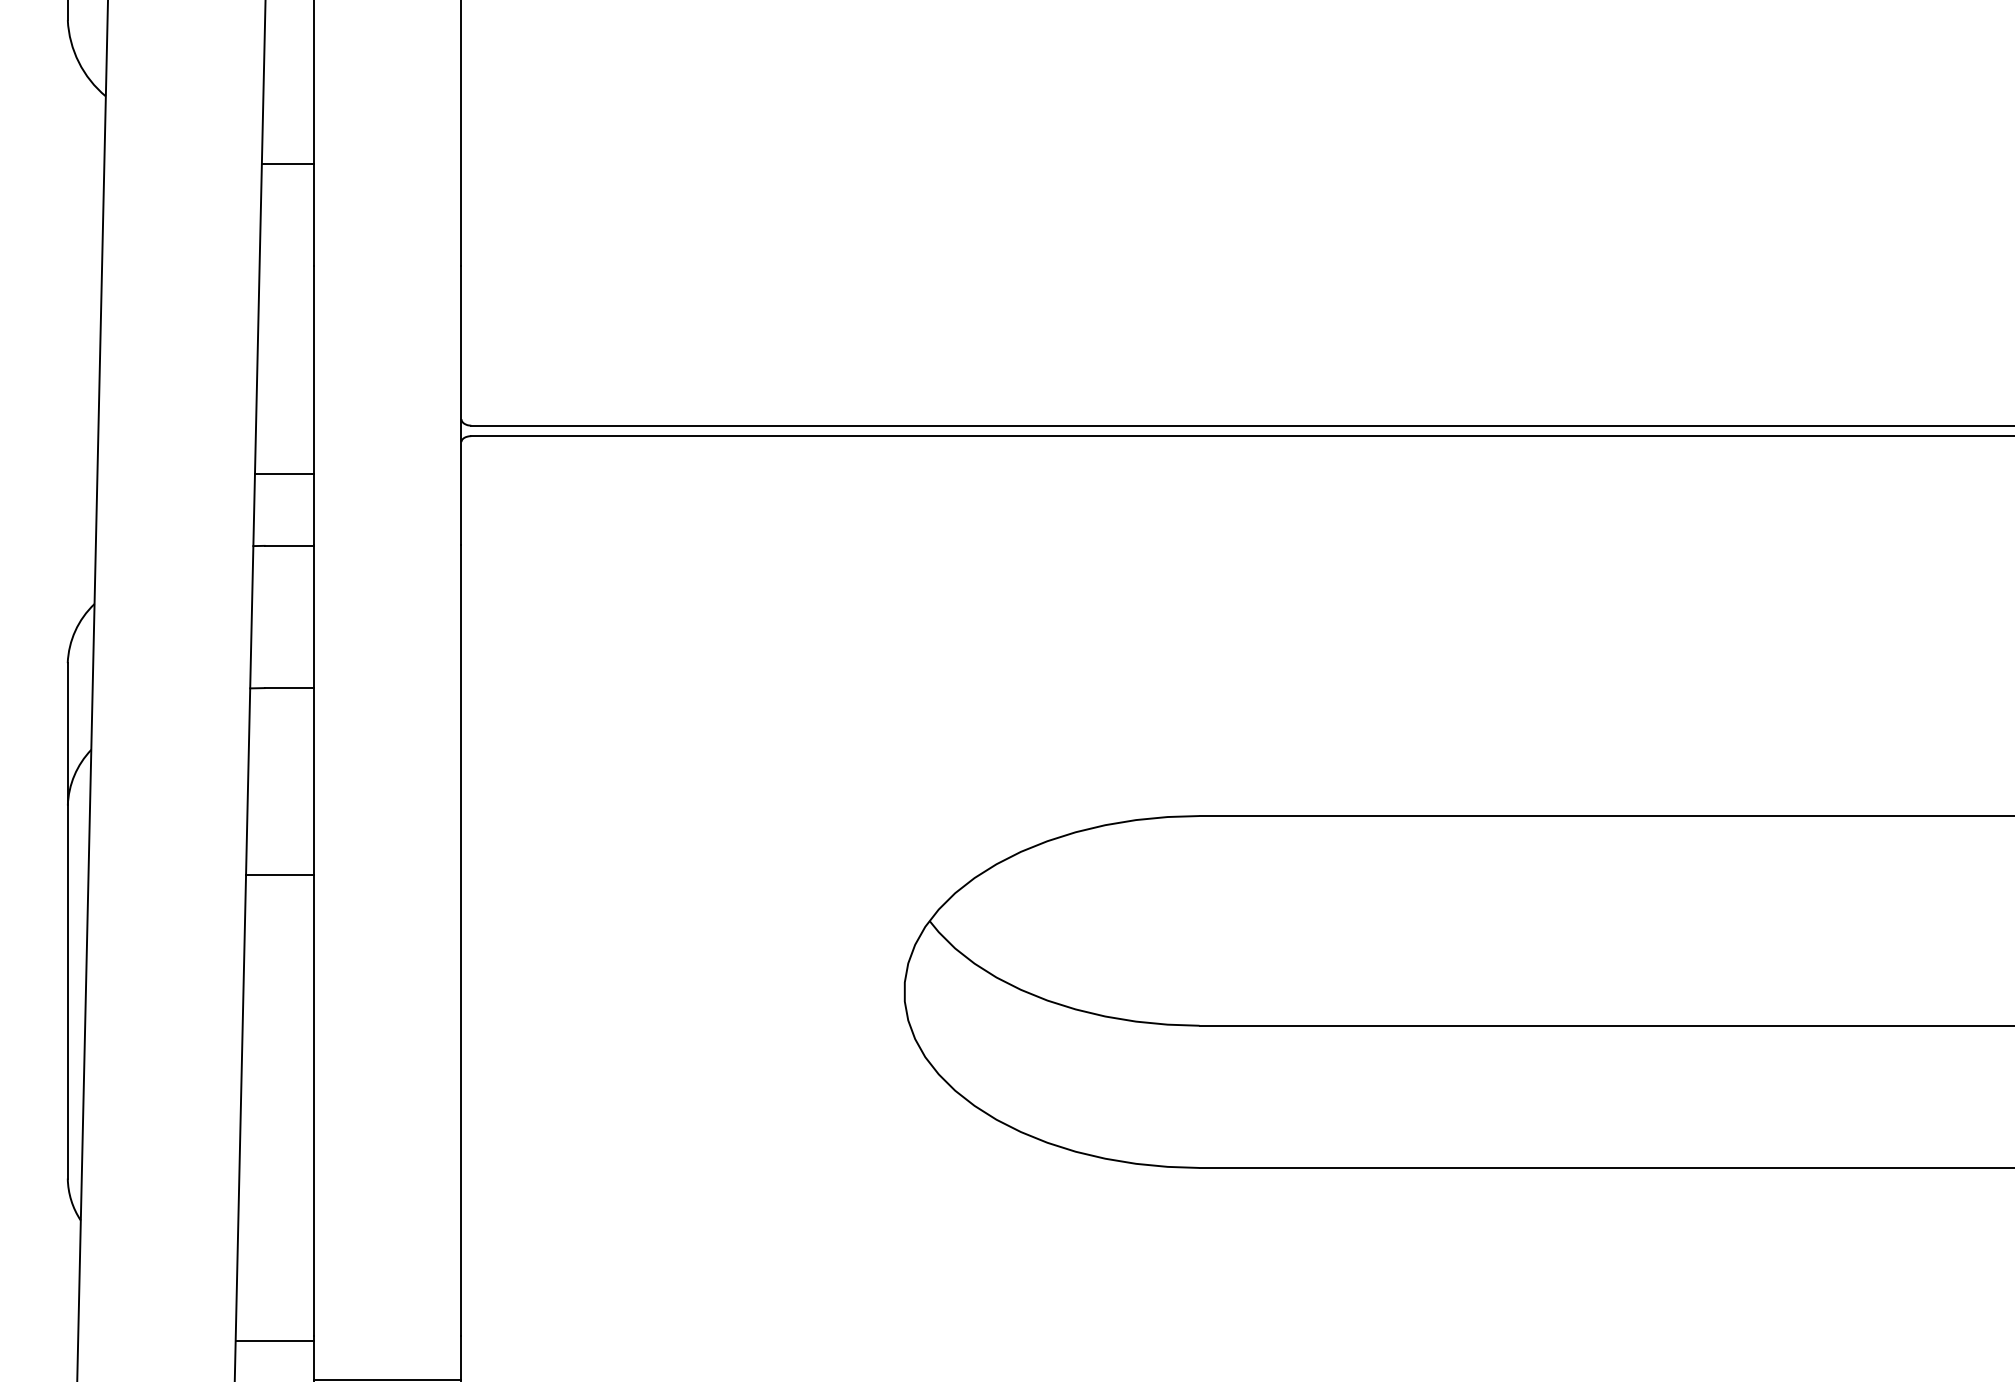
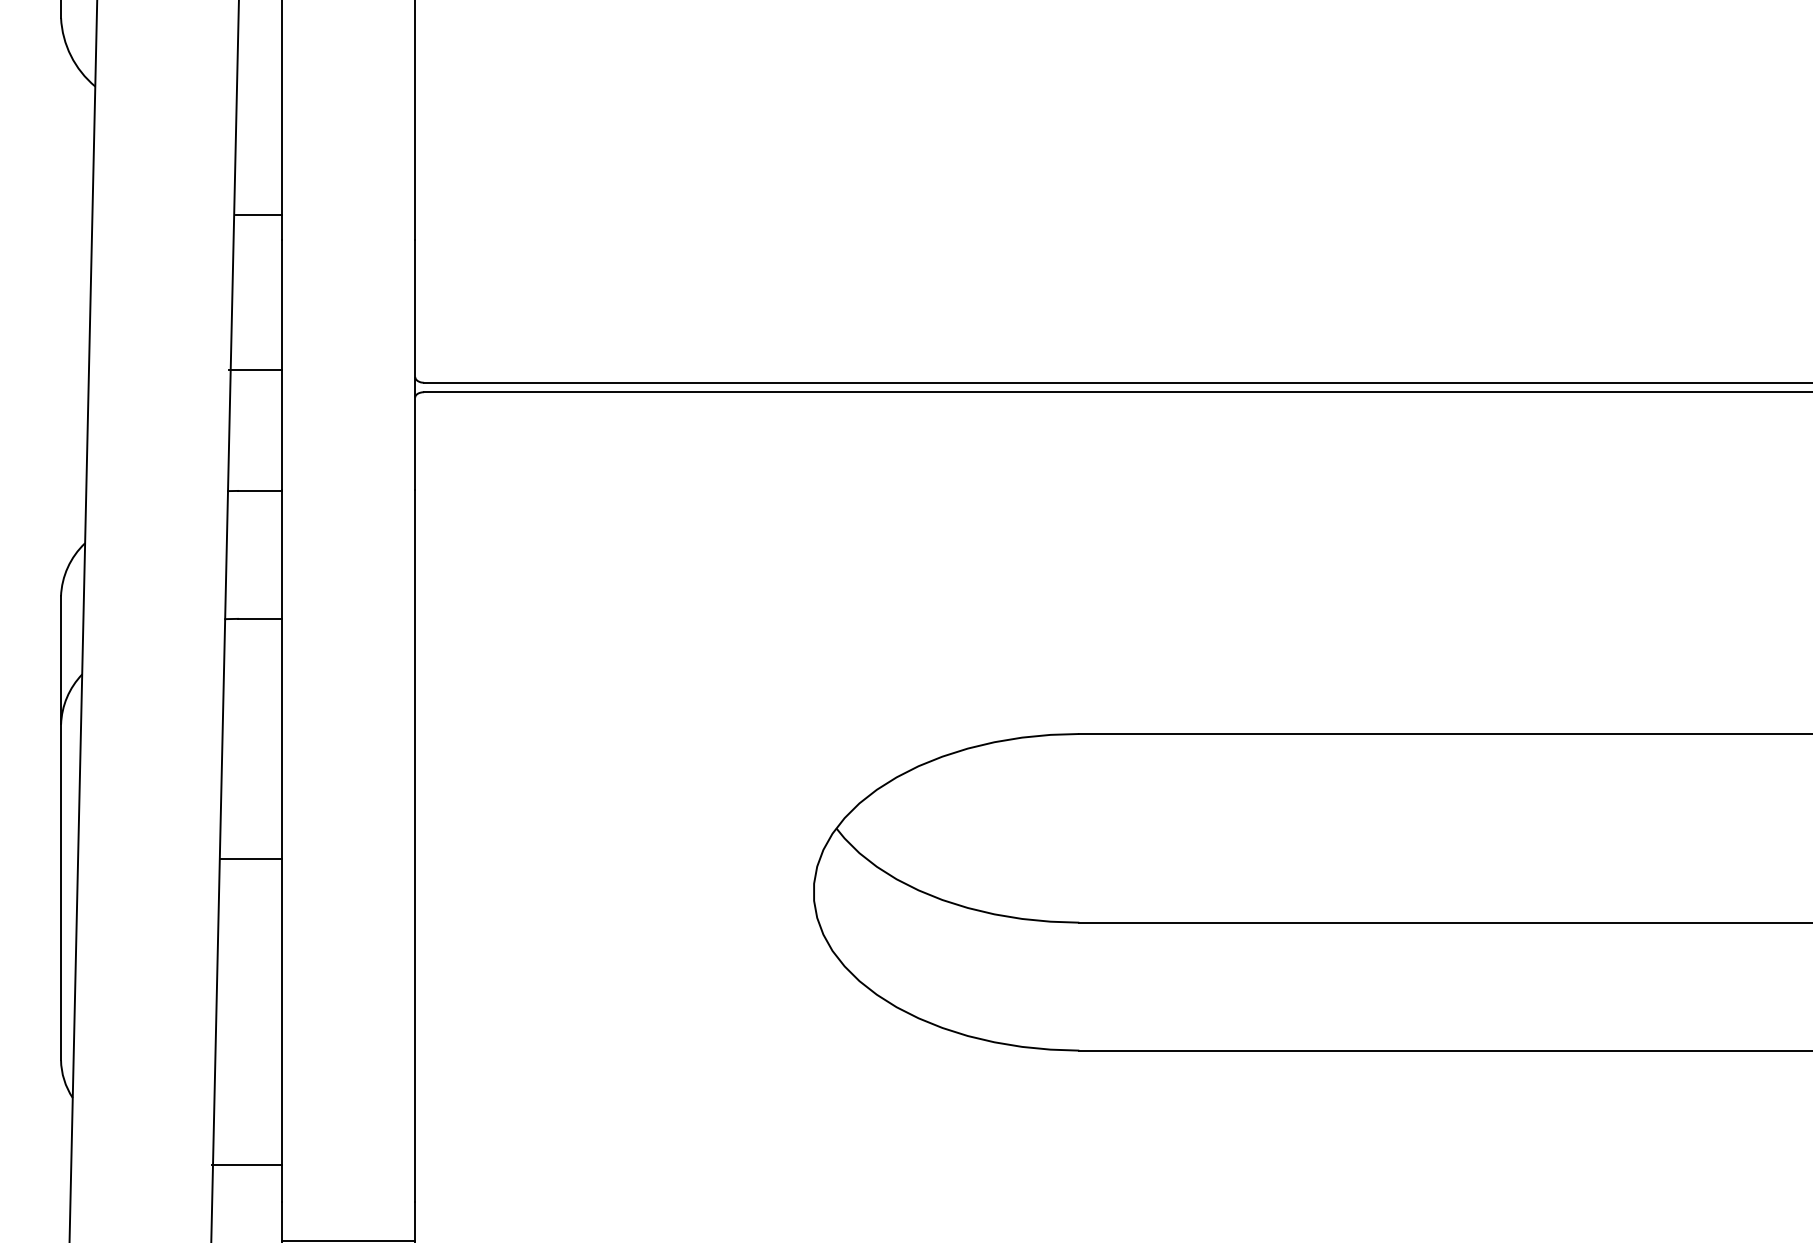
line: (287, 164) -> (258, 215), moved
line: (283, 473) -> (255, 370), moved
line: (279, 874) -> (251, 858), moved
line: (274, 1341) -> (247, 1165), moved

